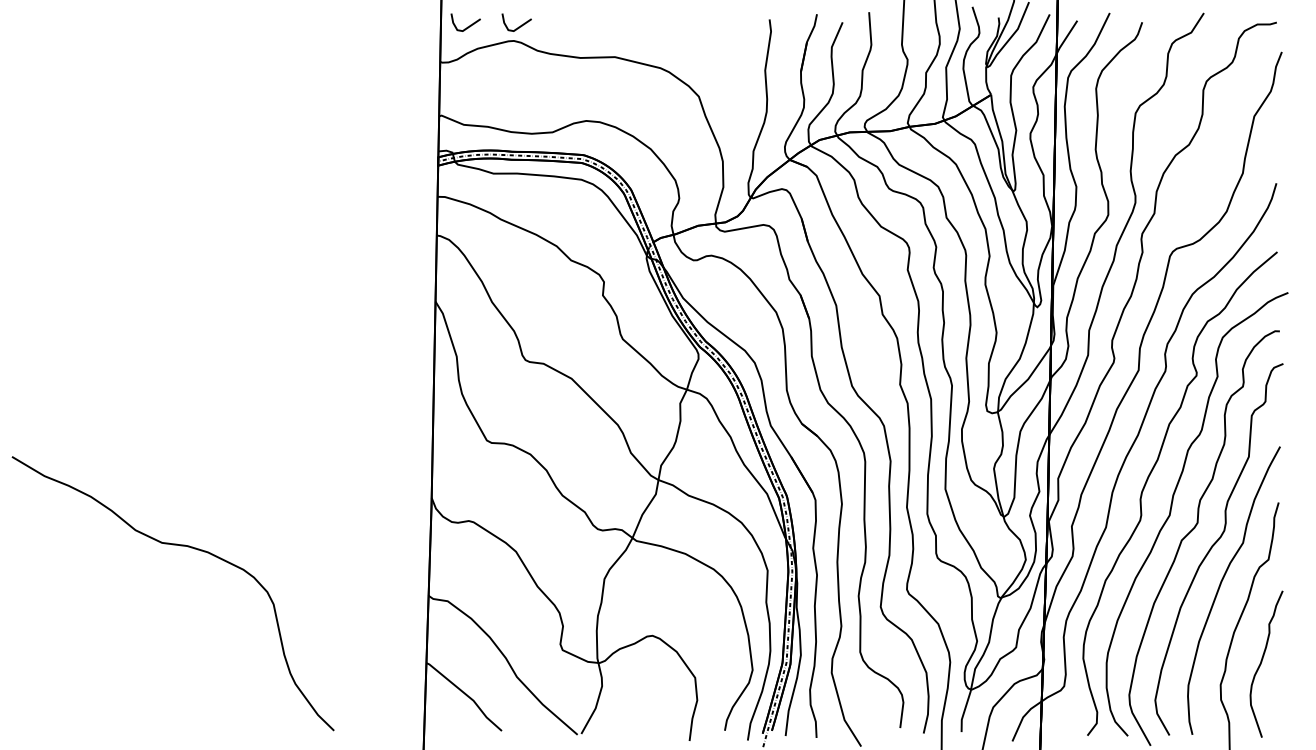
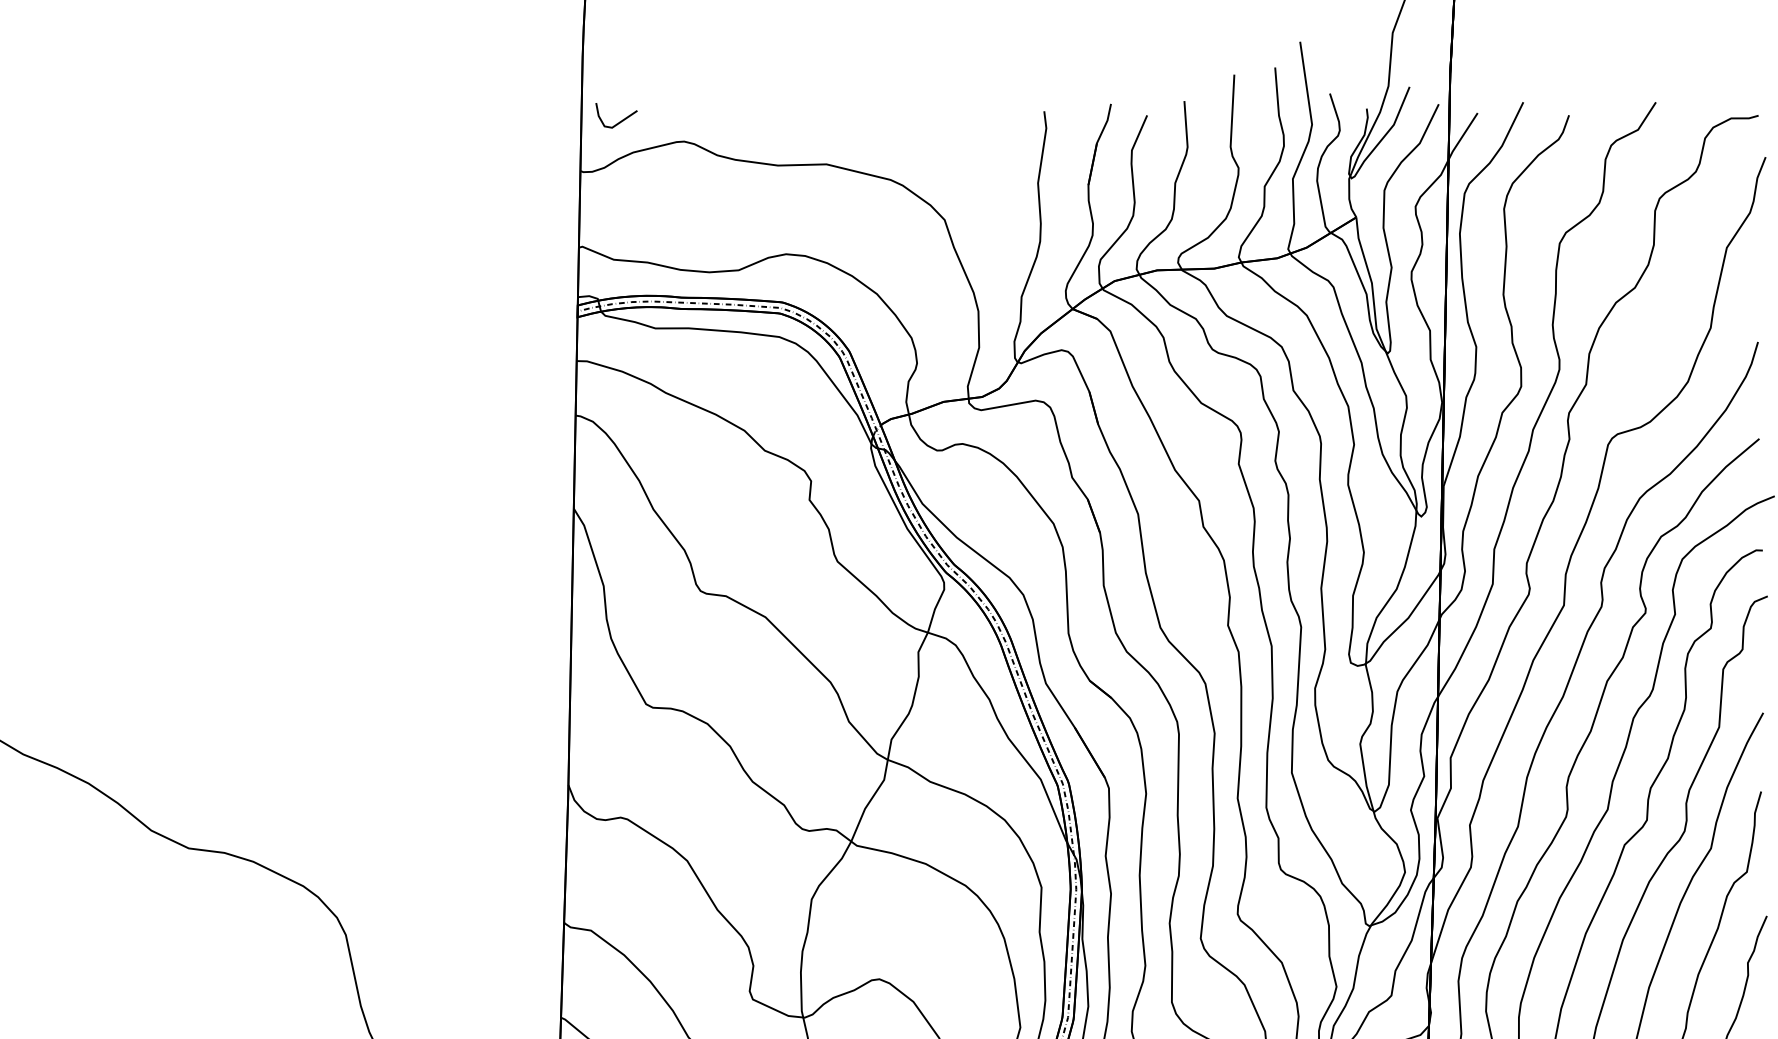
line: (518, 26) -> (690, 121), removed

